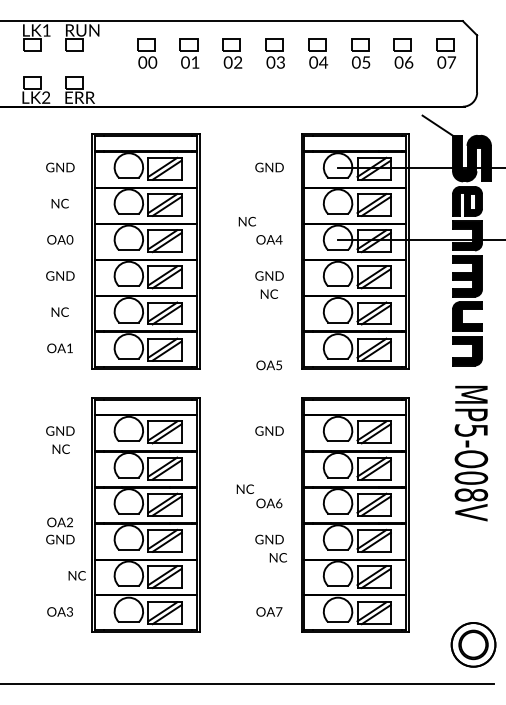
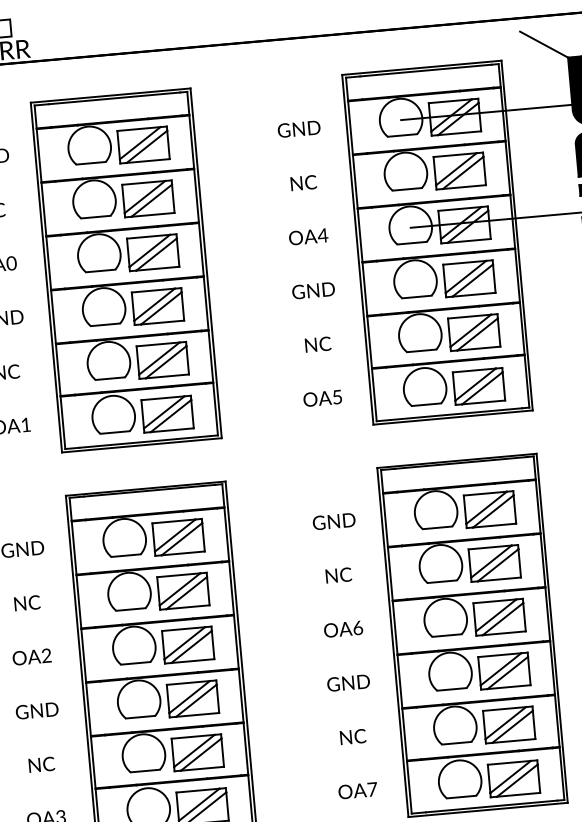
text: (246, 221) -> (302, 182), moved
text: (268, 293) -> (316, 343), moved
text: (268, 365) -> (321, 398), moved
text: (60, 448) -> (26, 602), moved
text: (244, 488) -> (337, 574), moved
text: (59, 522) -> (31, 657), moved
text: (277, 557) -> (351, 736), moved
text: (76, 575) -> (40, 764), moved

